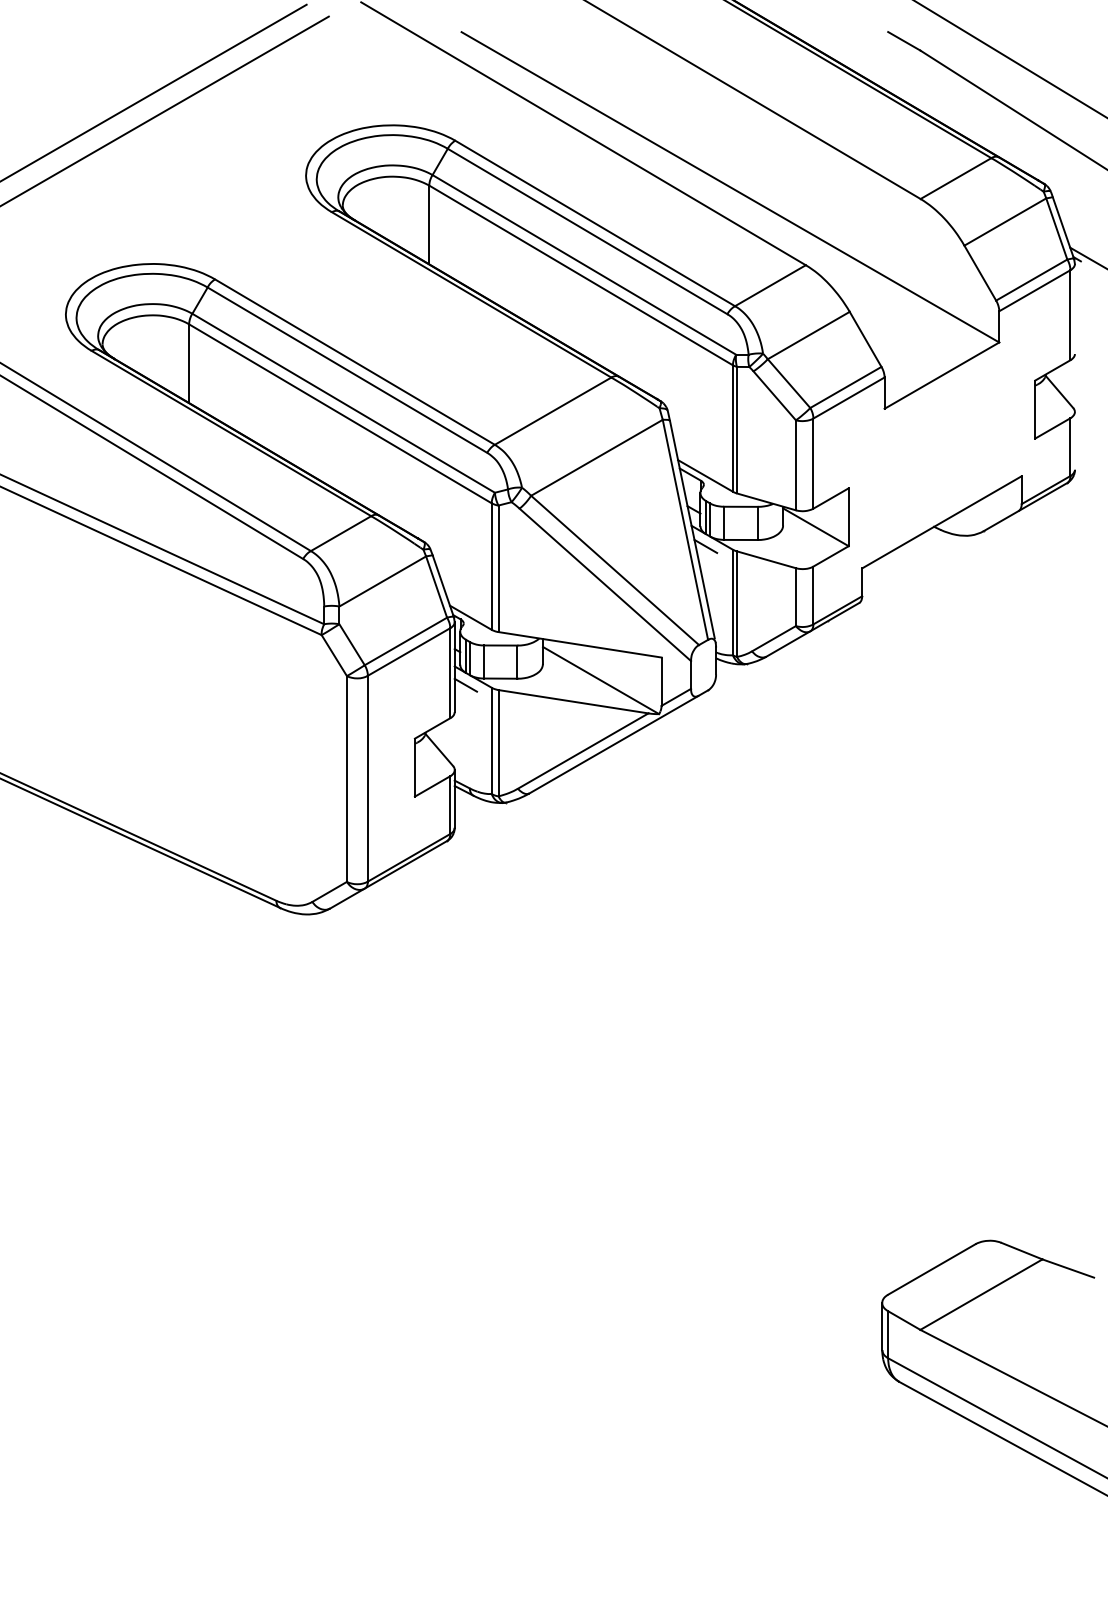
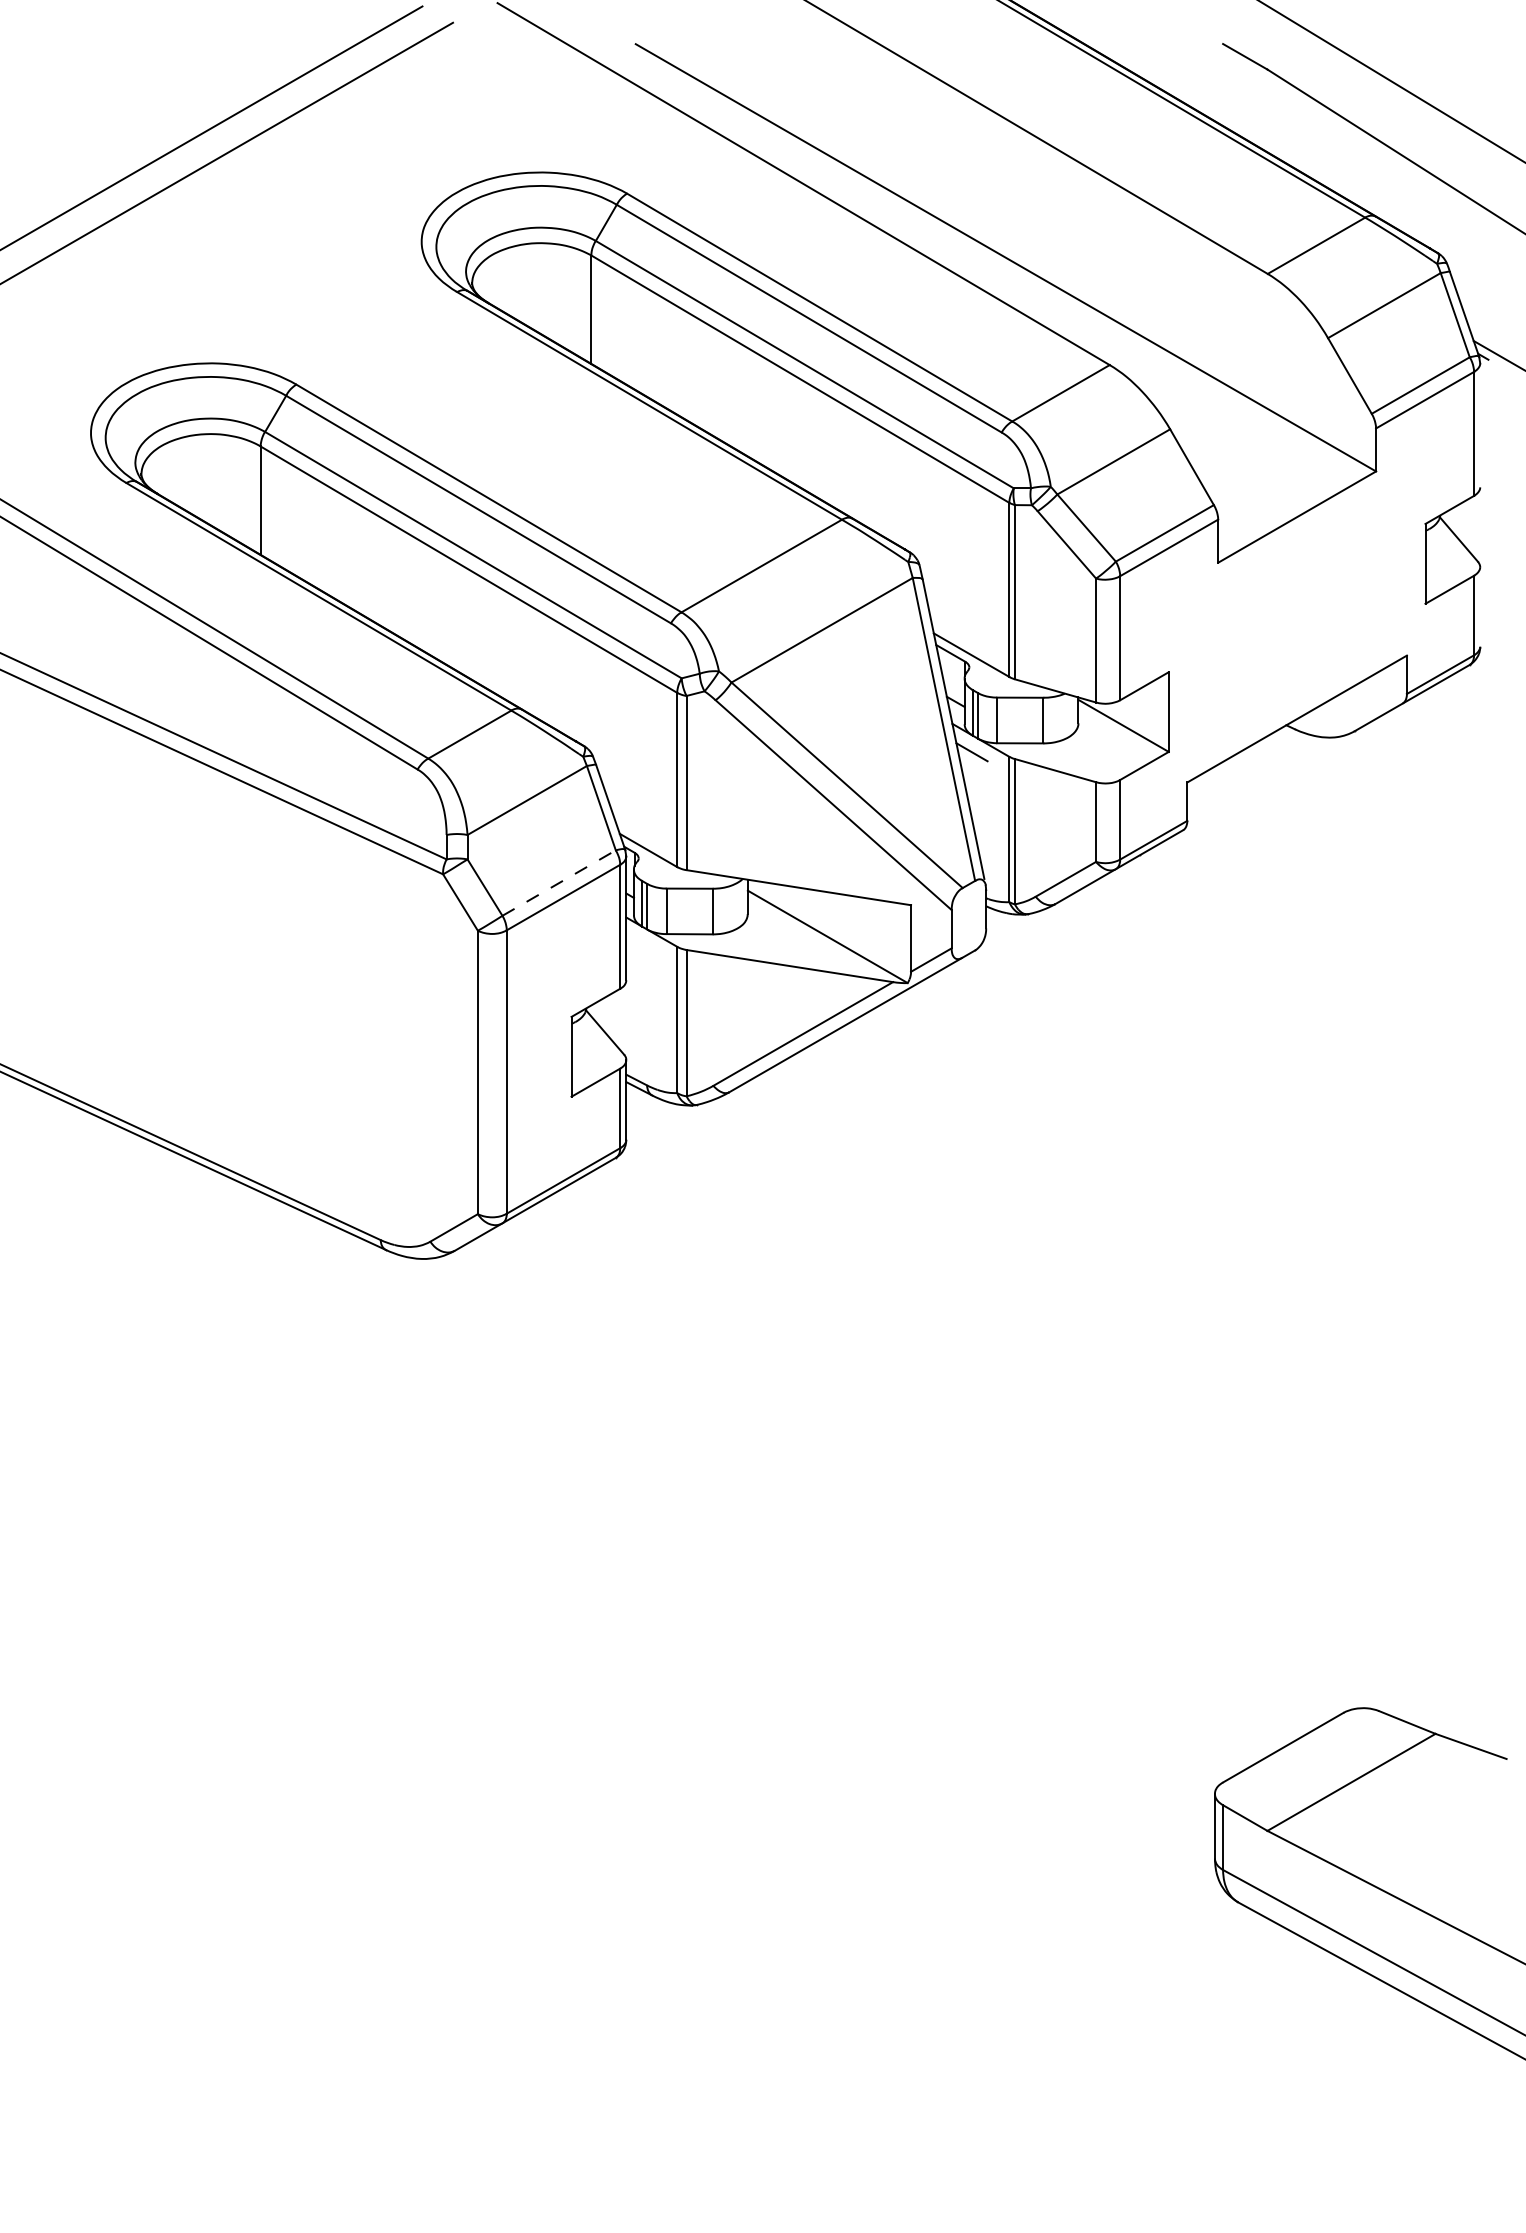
line: (405, 641) -> (558, 883), solid -> dashed
line: (465, 684) -> (641, 942), removed

